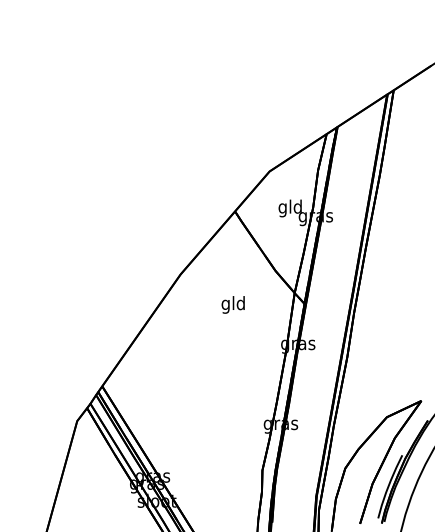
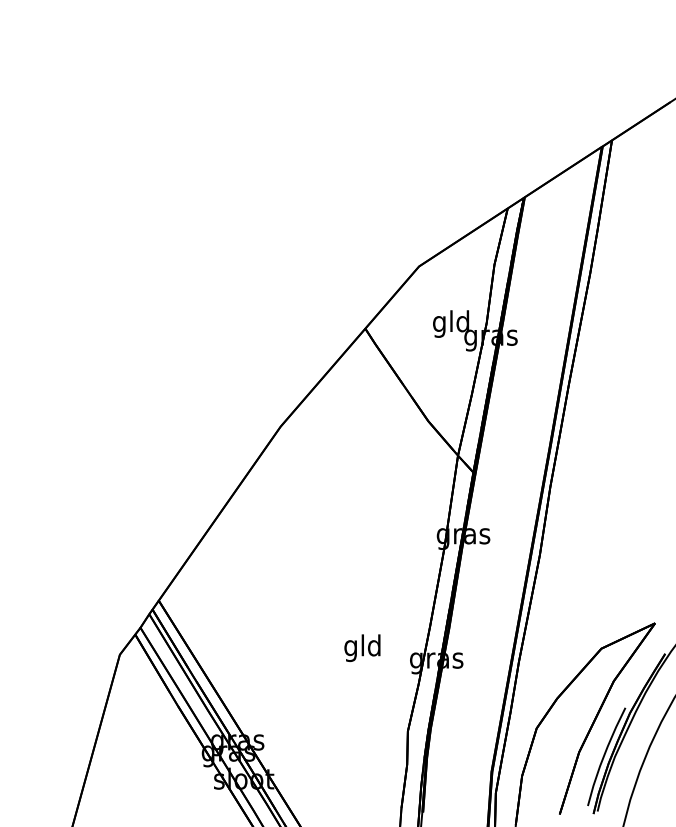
text: (232, 304) -> (361, 647), moved

